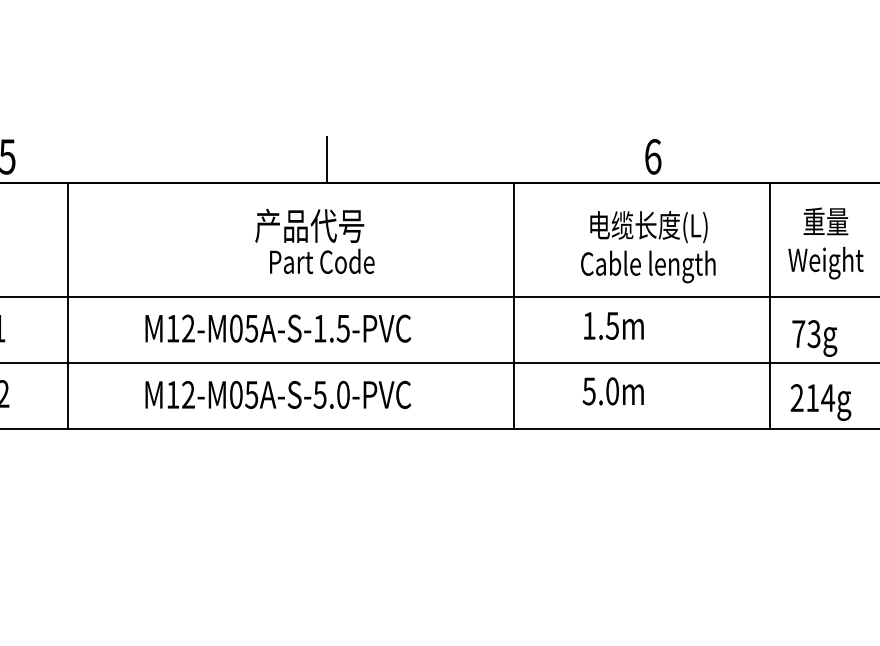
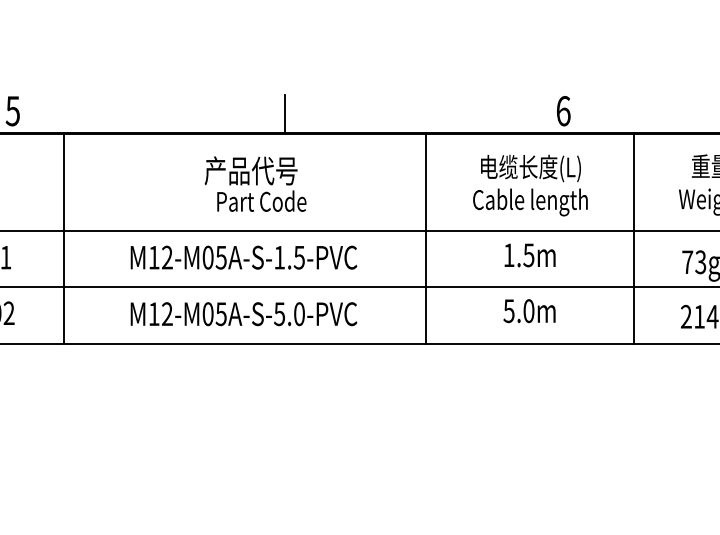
text: (314, 240) -> (255, 183), moved
text: (648, 247) -> (530, 185), moved
line: (514, 306) -> (425, 238), moved
line: (769, 306) -> (633, 238), moved

